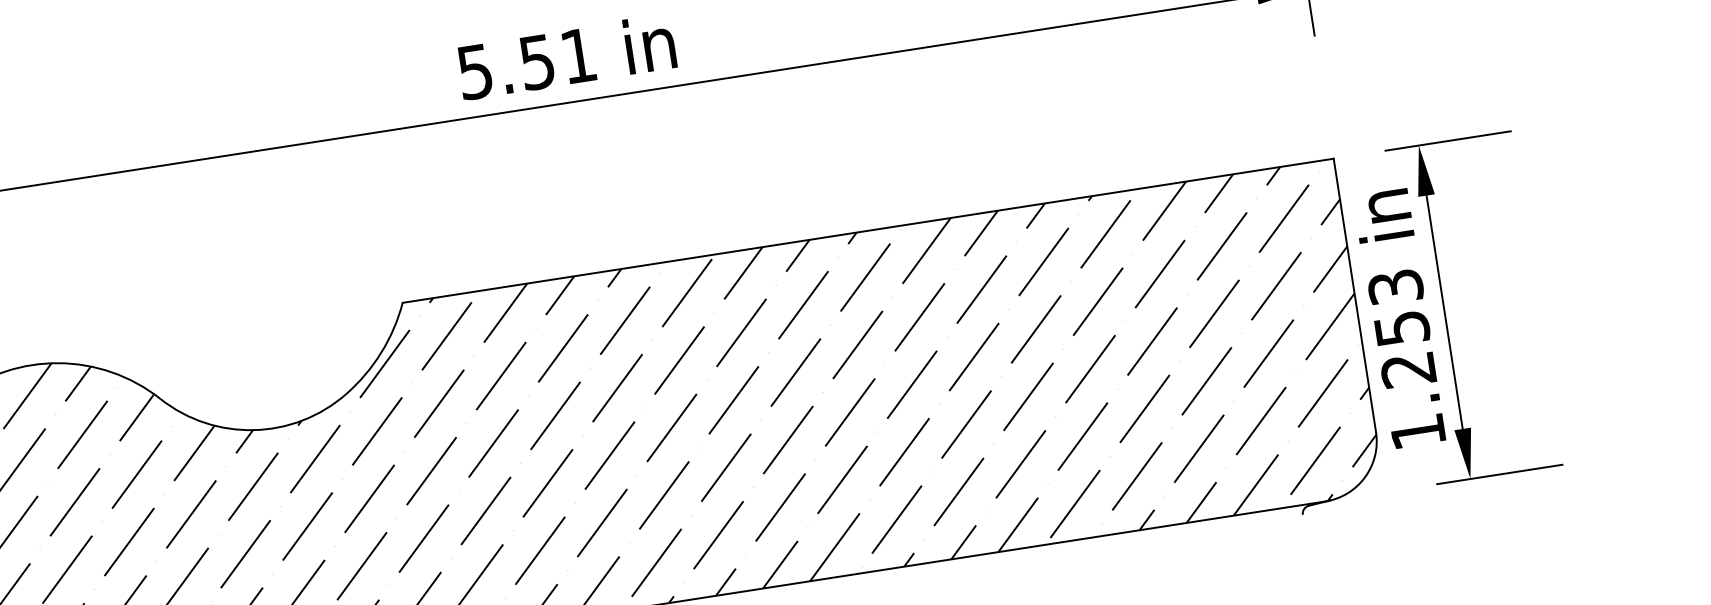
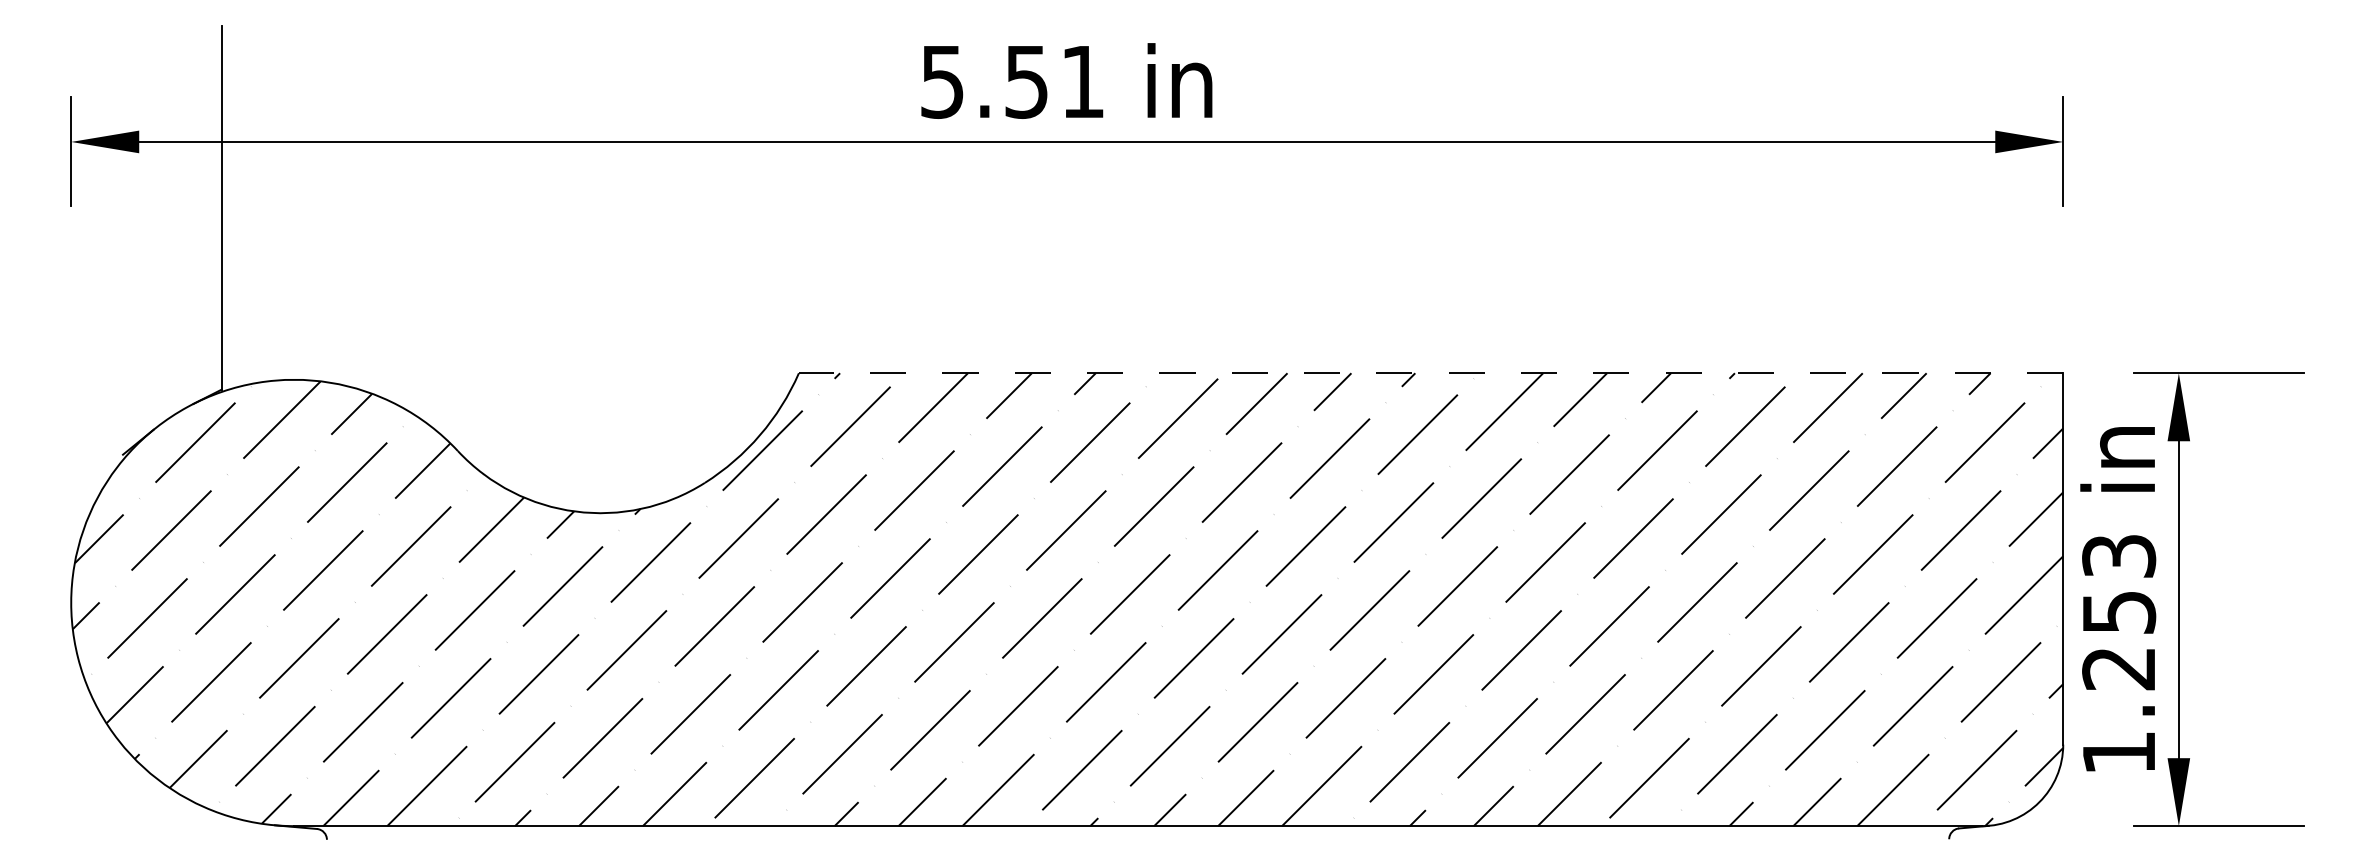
line: (867, 231) -> (1430, 373), solid -> dashed

